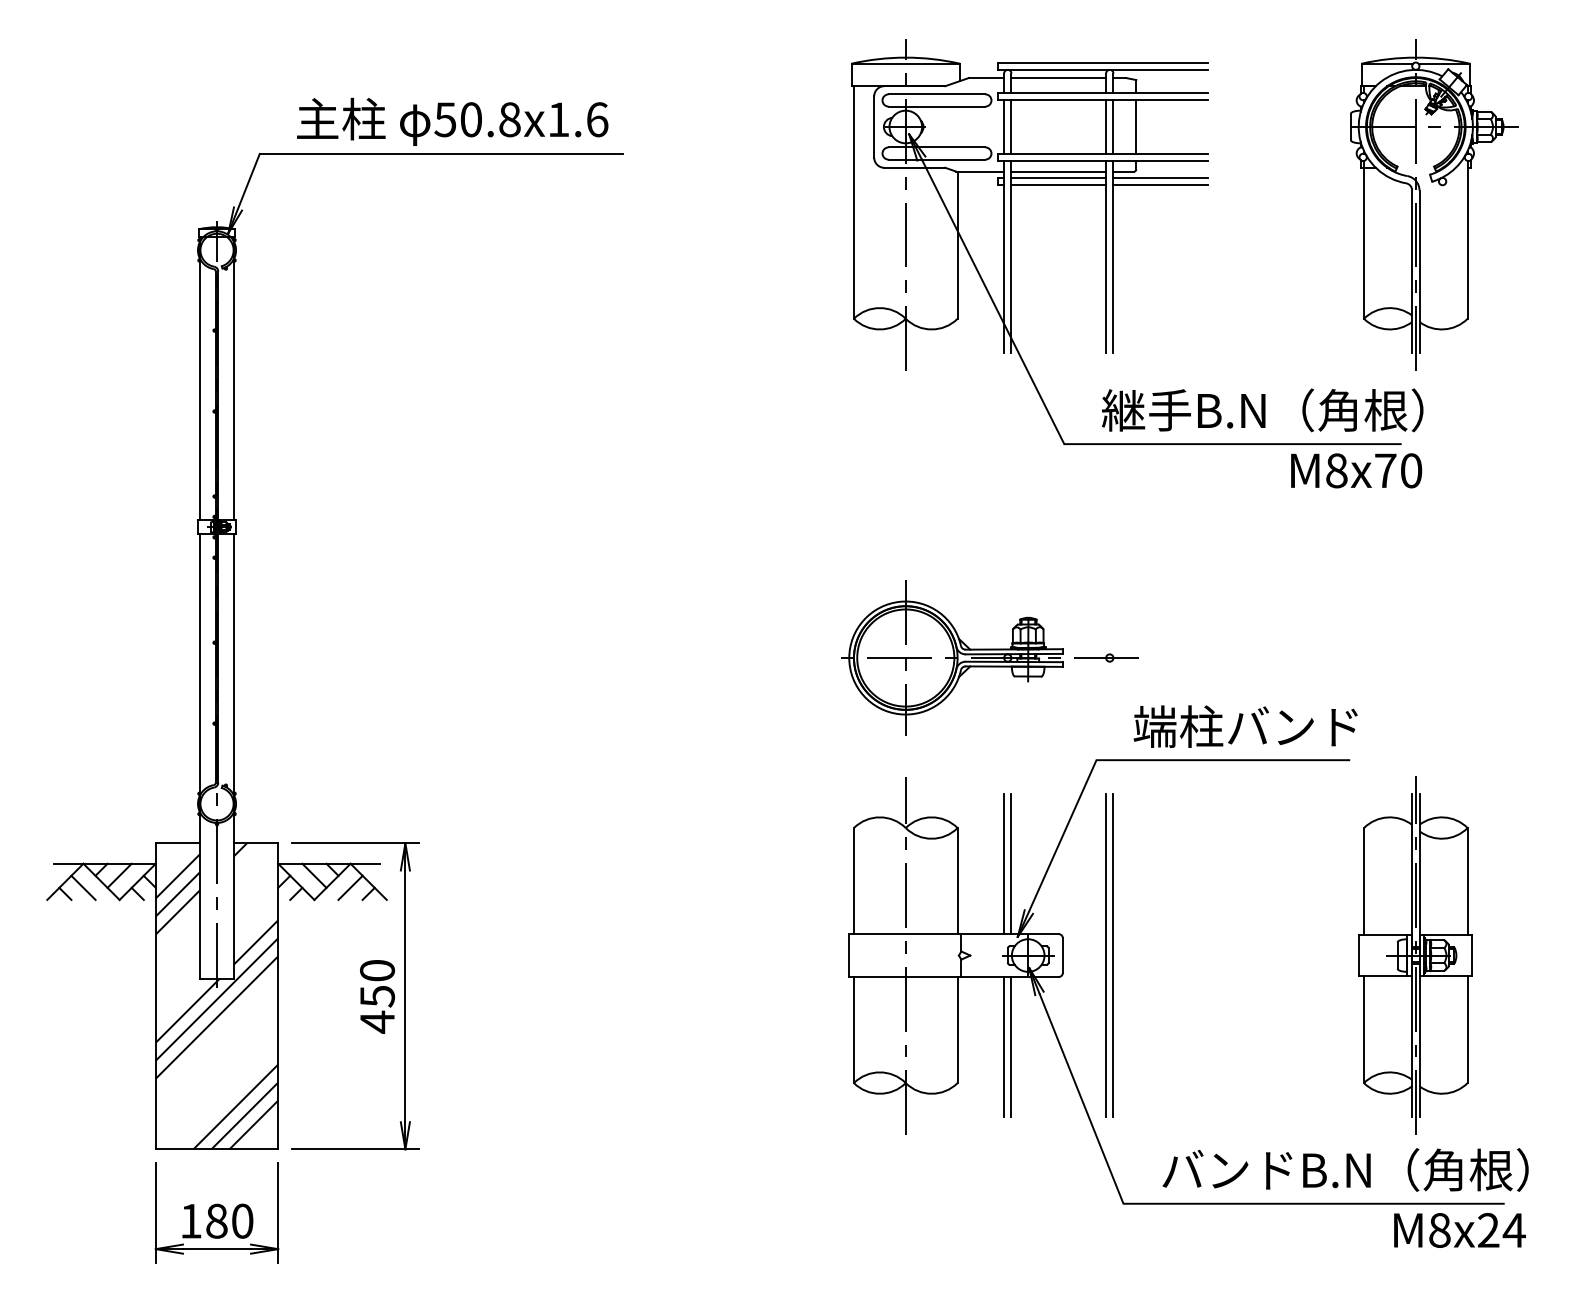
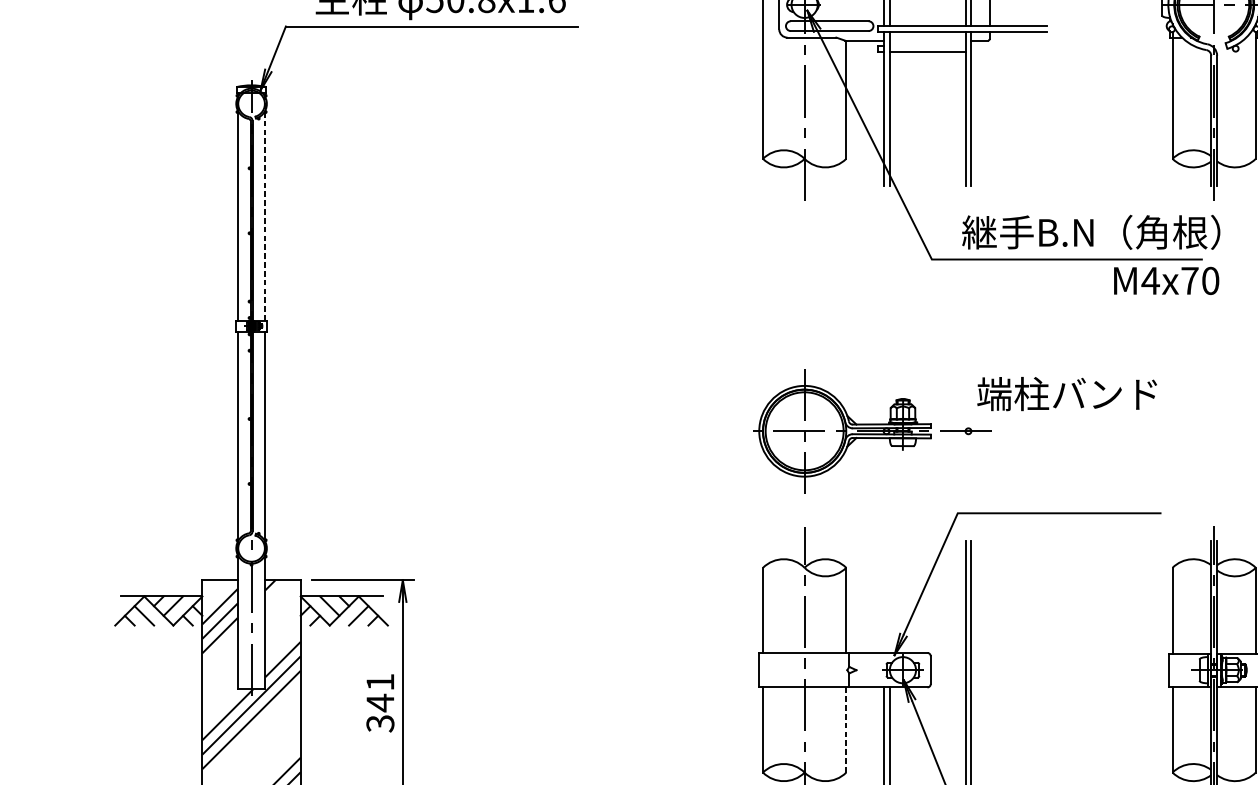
line: (1058, 171) -> (927, 40), removed
line: (1058, 177) -> (927, 45), removed
line: (1160, 177) -> (1009, 45), removed
line: (1160, 185) -> (1009, 51), removed
line: (234, 378) -> (265, 206), solid -> dashed
text: (1336, 470) -> (1150, 280), M8x70 -> M4x70
text: (1245, 726) -> (1066, 393), moved
line: (1004, 864) -> (883, 597), removed
line: (1011, 864) -> (889, 597), removed
text: (377, 996) -> (380, 703), 450 -> 341
line: (957, 1029) -> (846, 729), solid -> dashed

